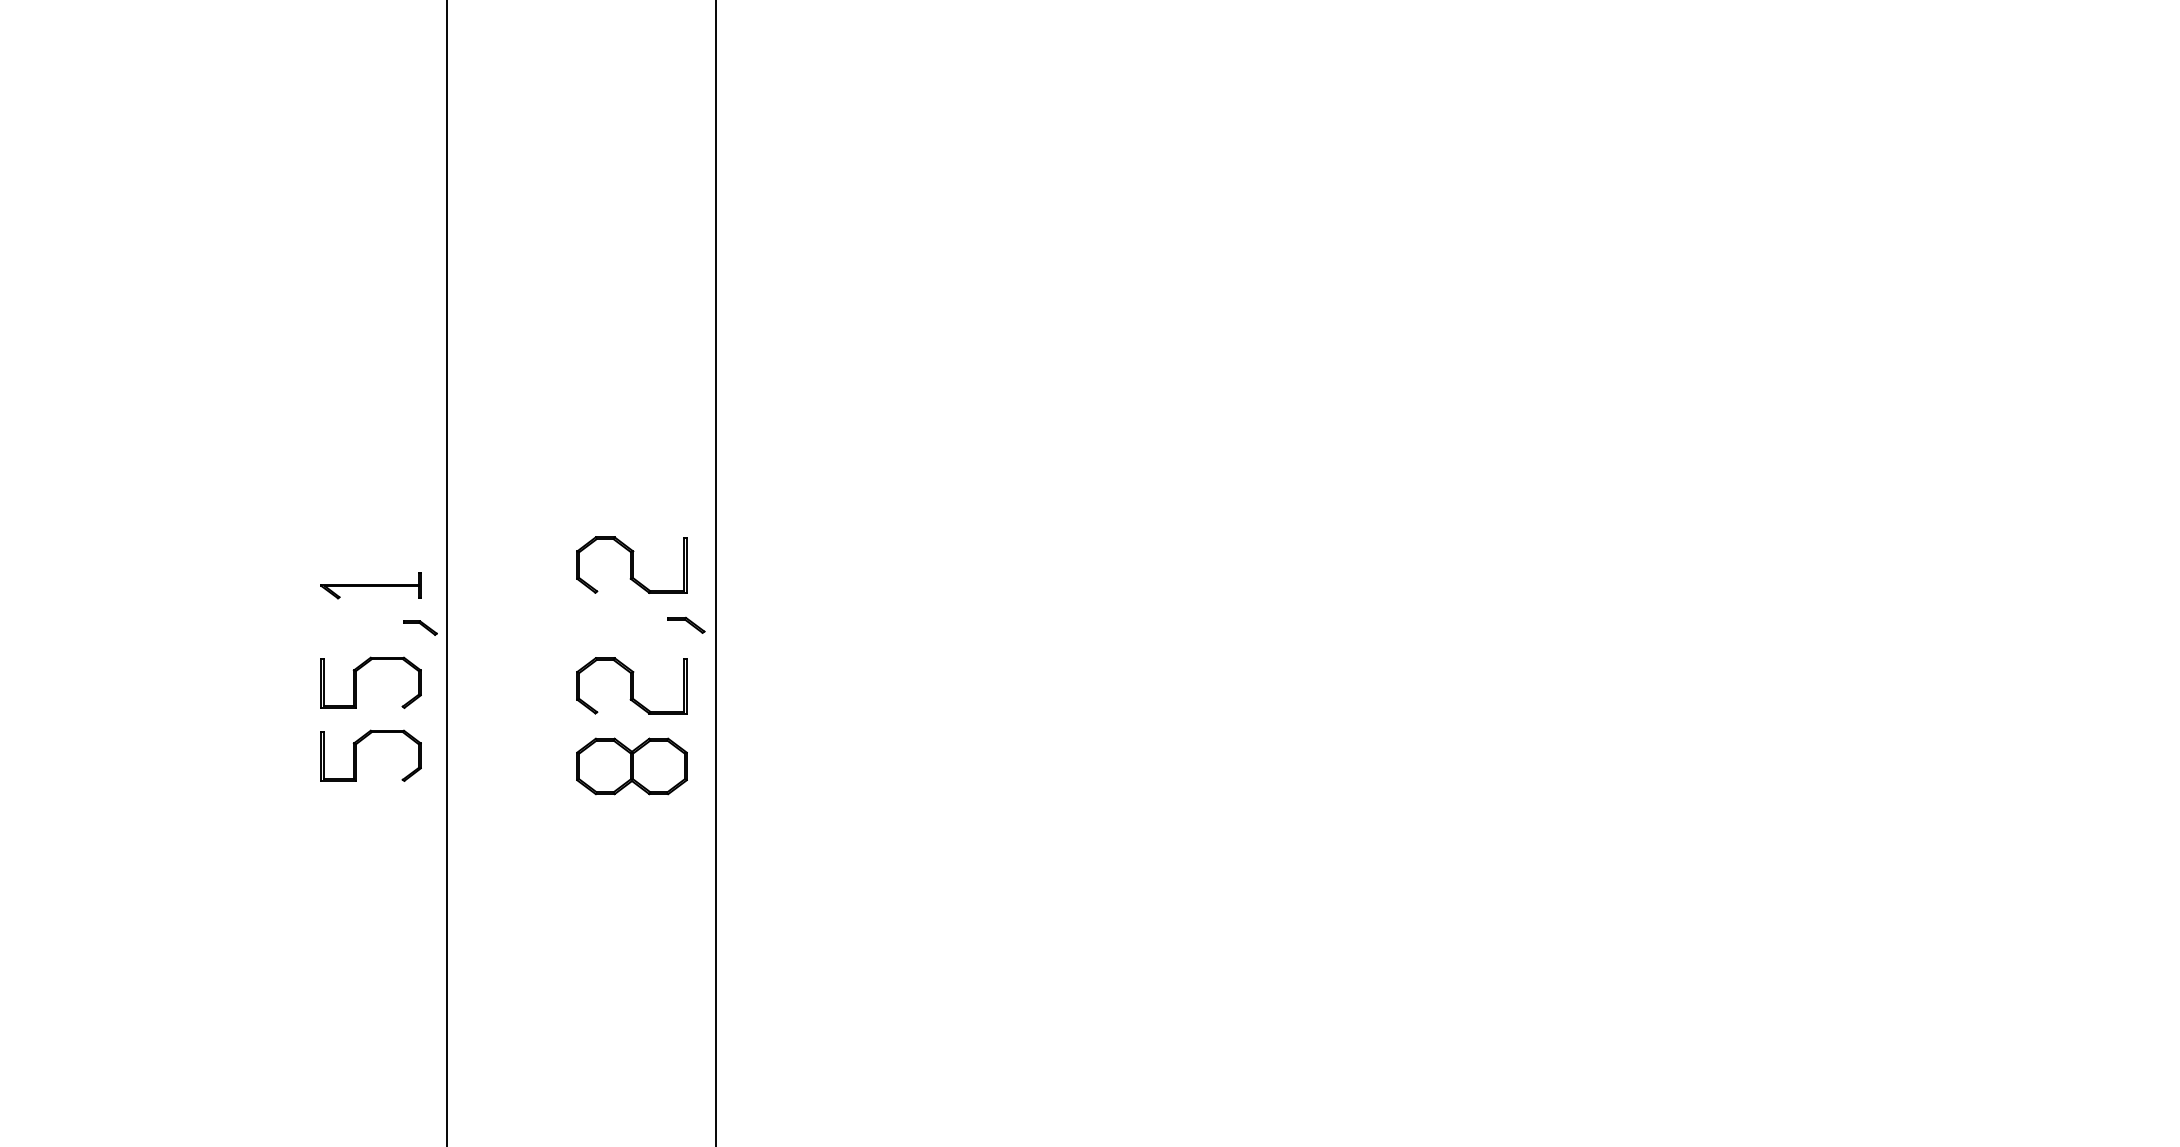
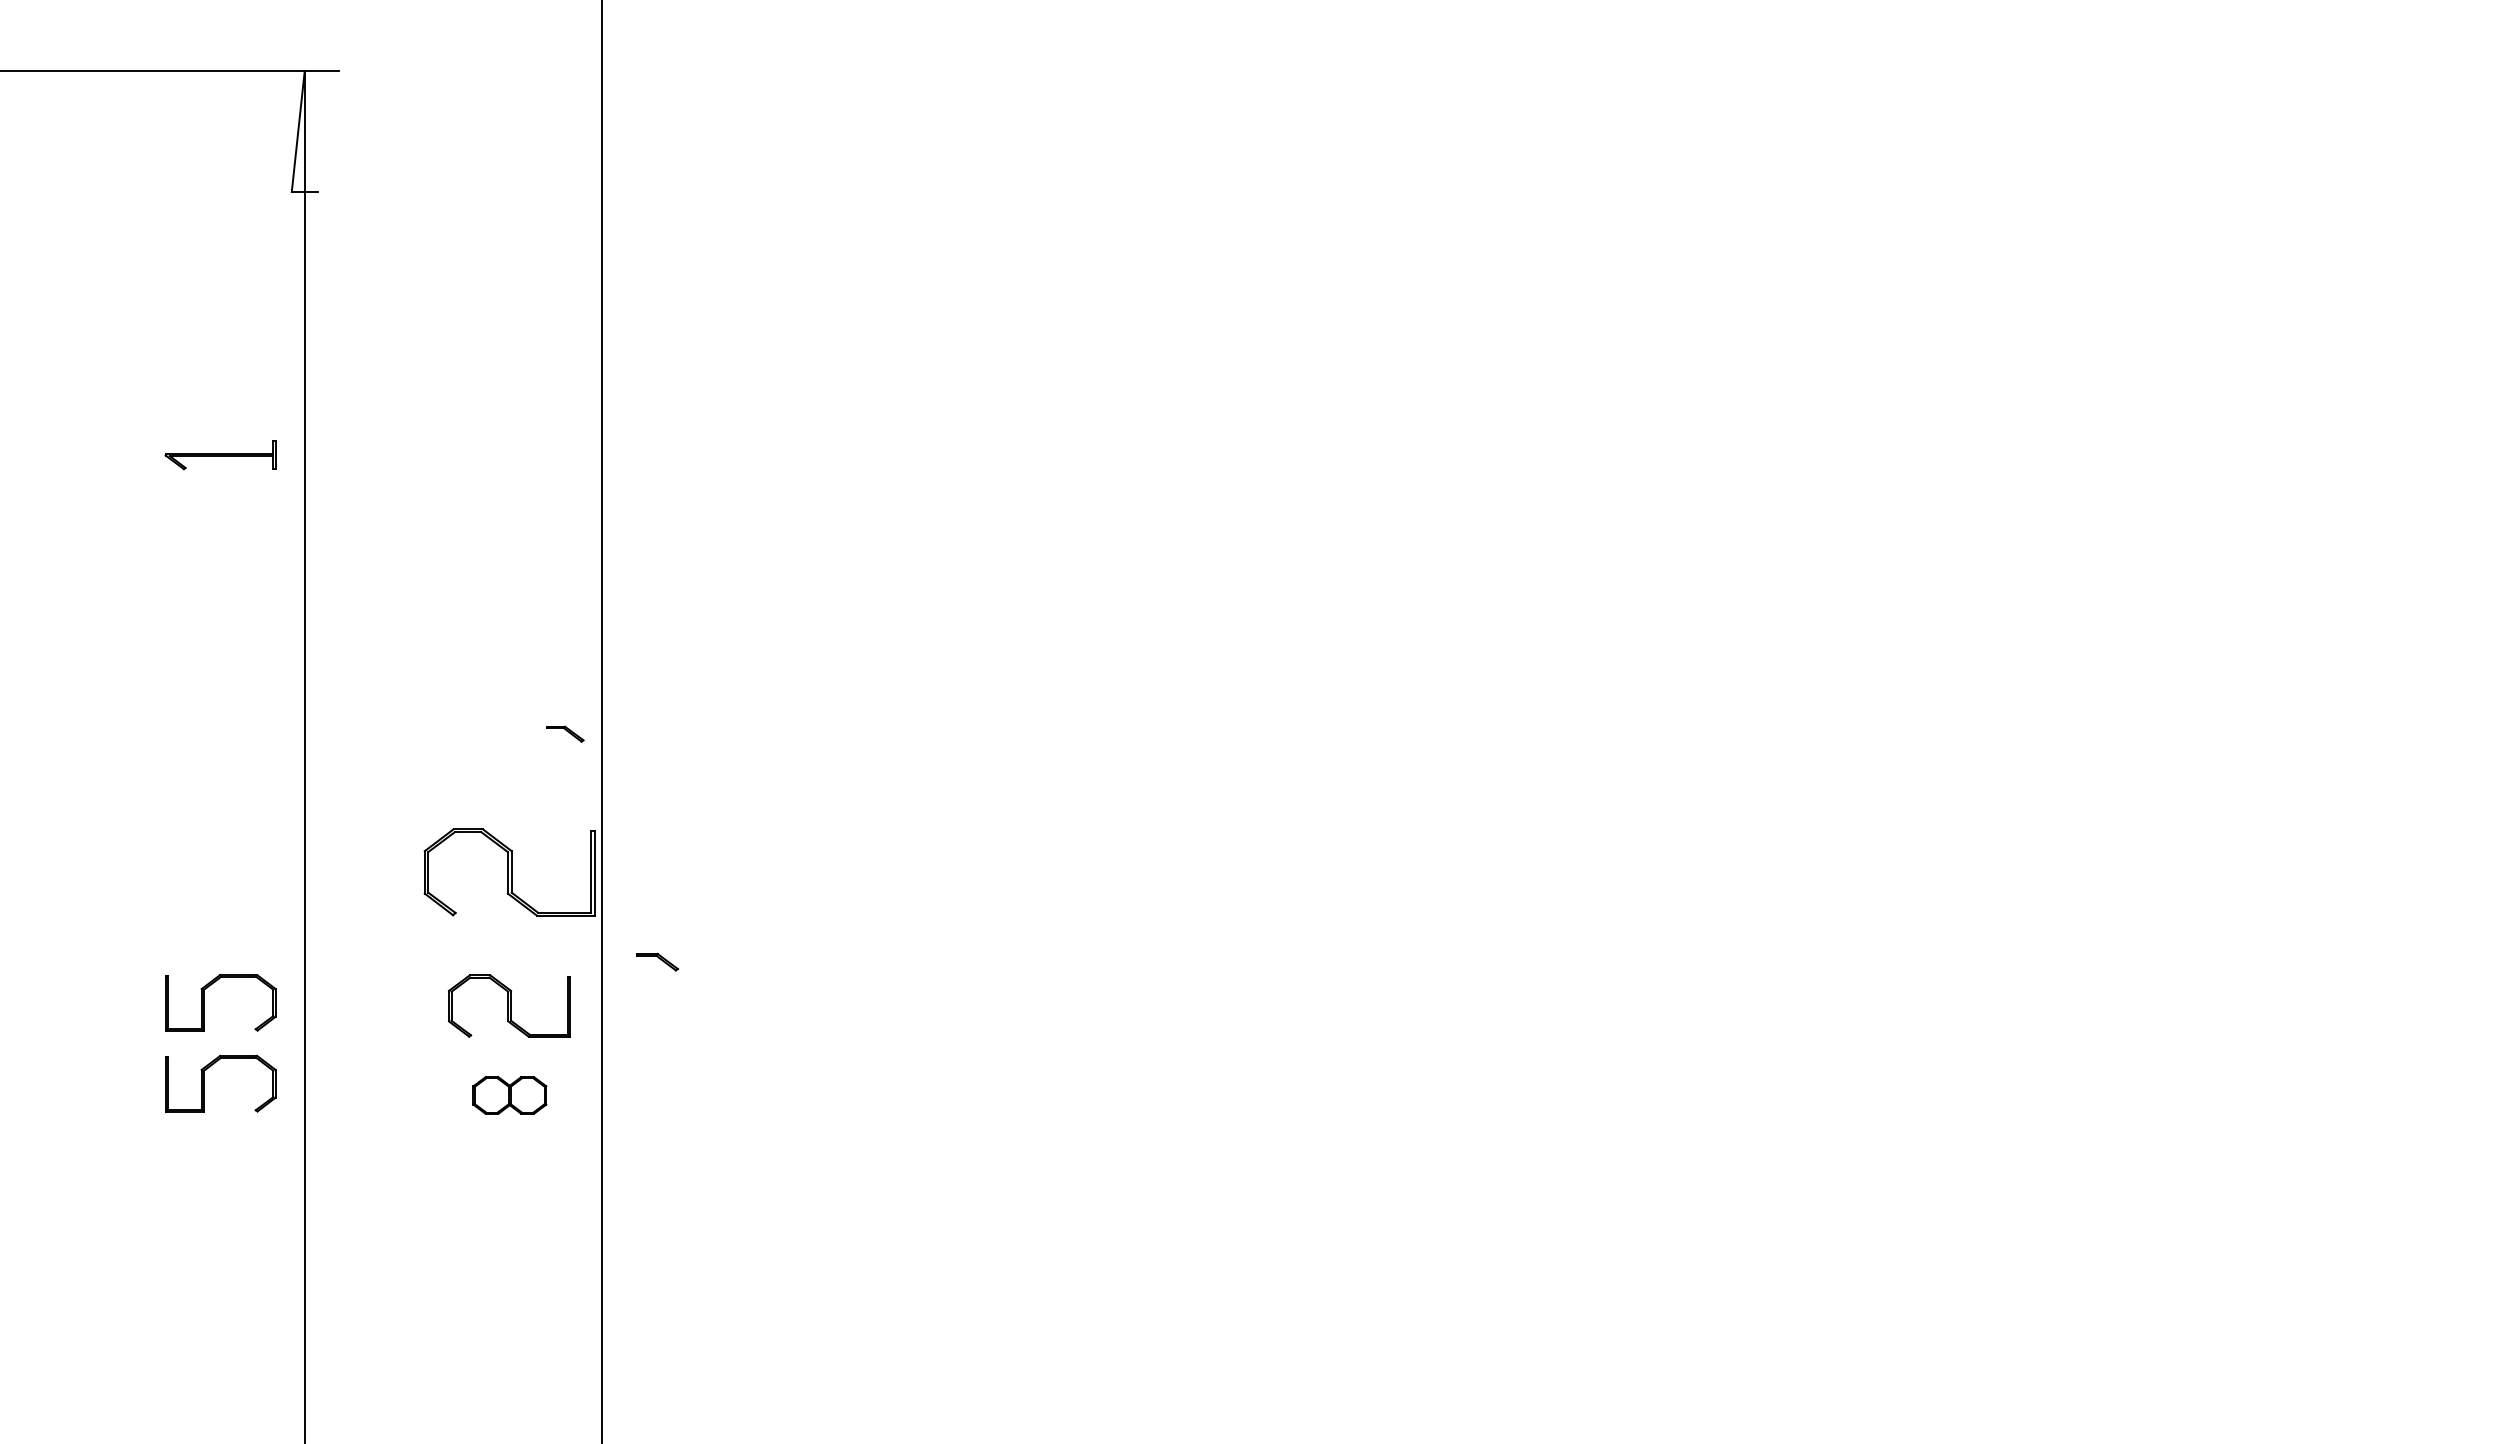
part: (631, 565) -> (509, 872), size x1.4
part: (370, 585) -> (220, 455), moved
part: (685, 624) -> (657, 961), moved
part: (420, 627) -> (565, 733), moved
part: (631, 766) -> (509, 1095), size x0.6

